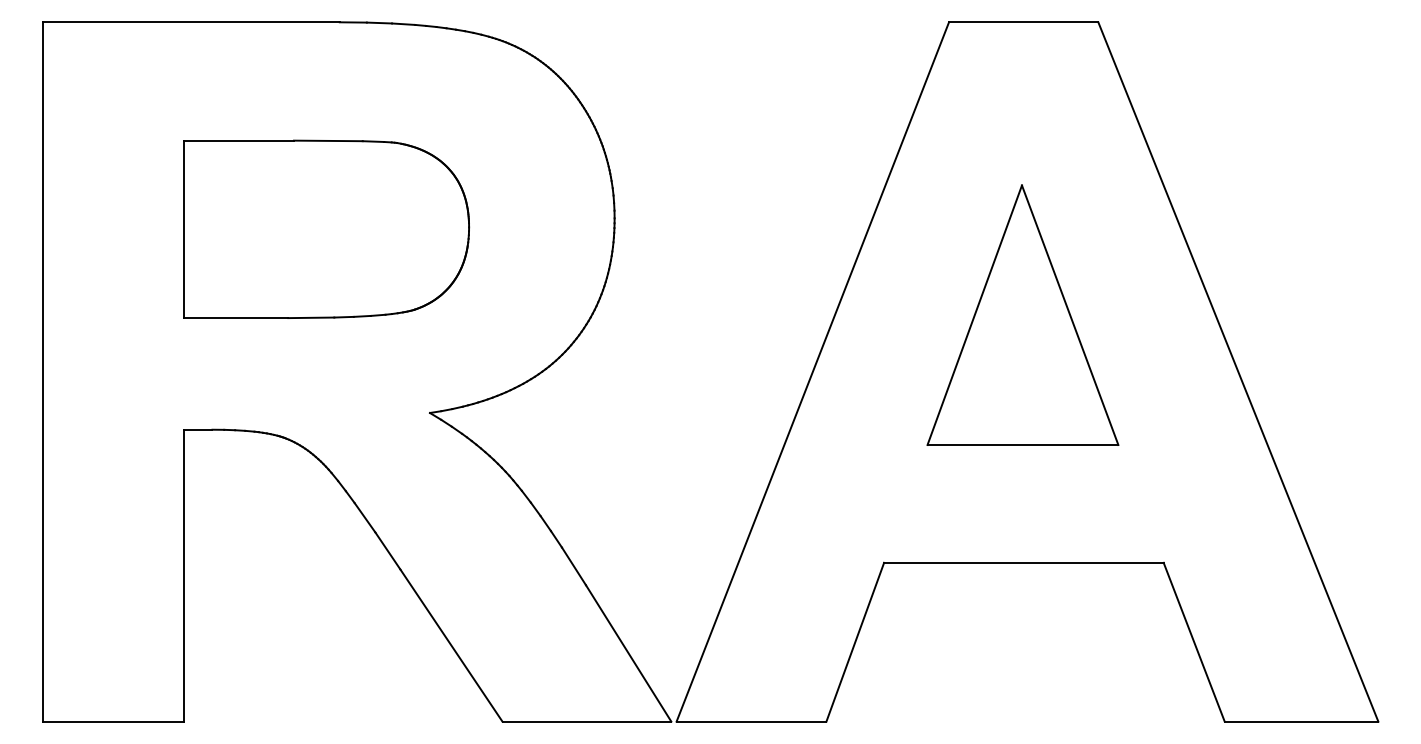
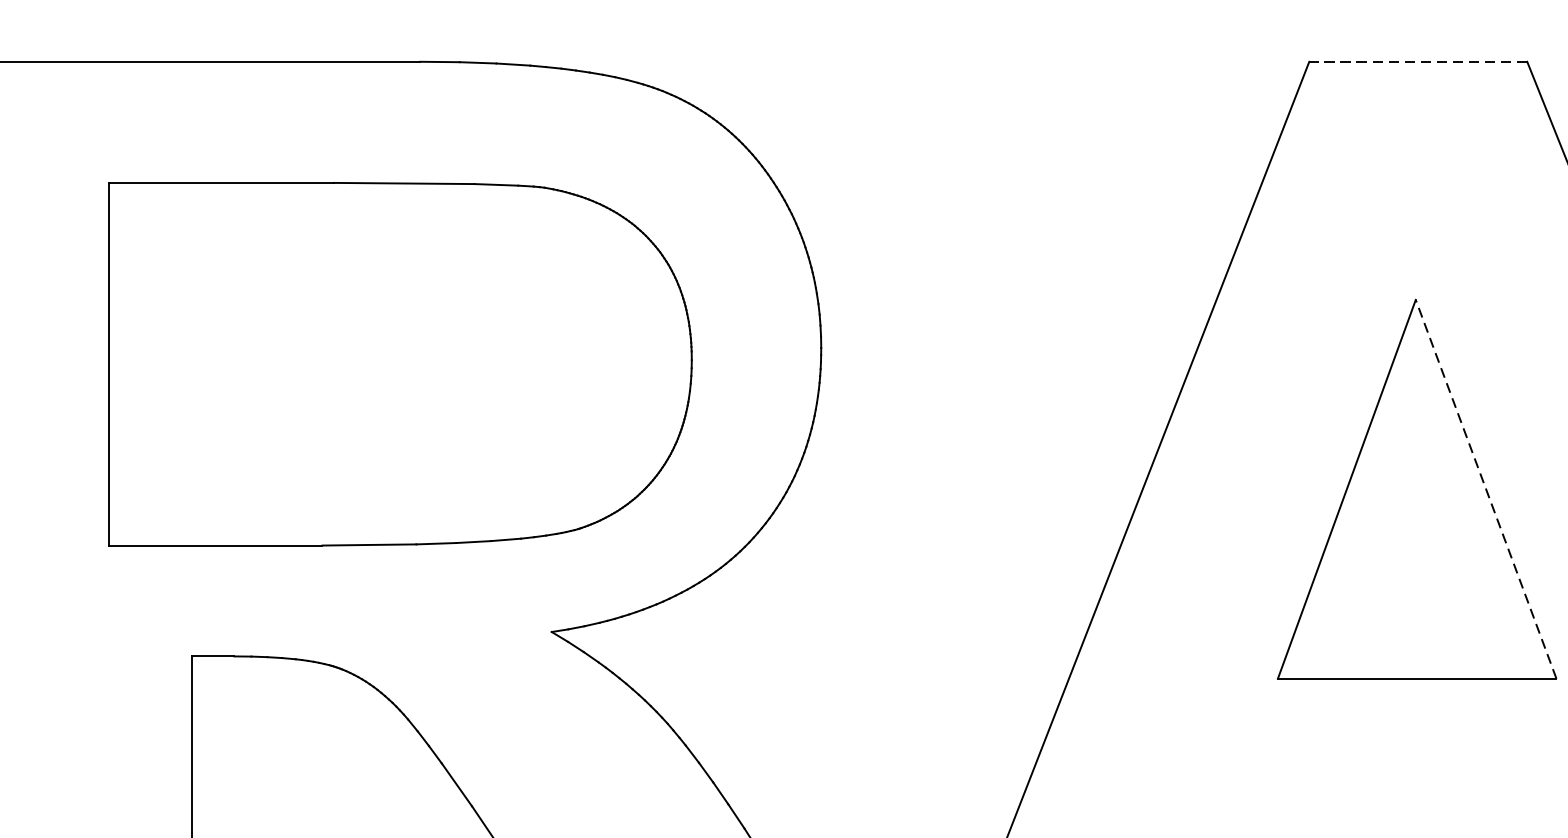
line: (1023, 22) -> (1417, 62), solid -> dashed
part: (326, 228) -> (400, 362), size x1.4
line: (1070, 314) -> (1486, 488), solid -> dashed

